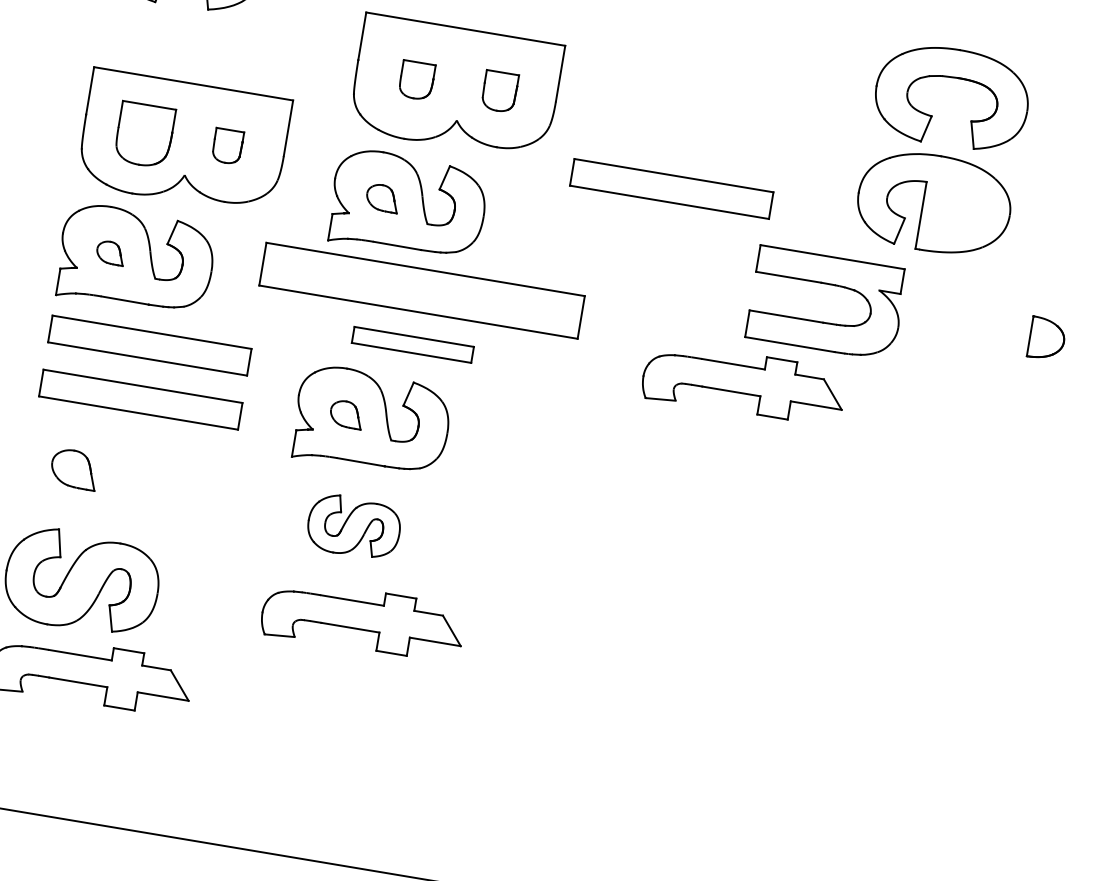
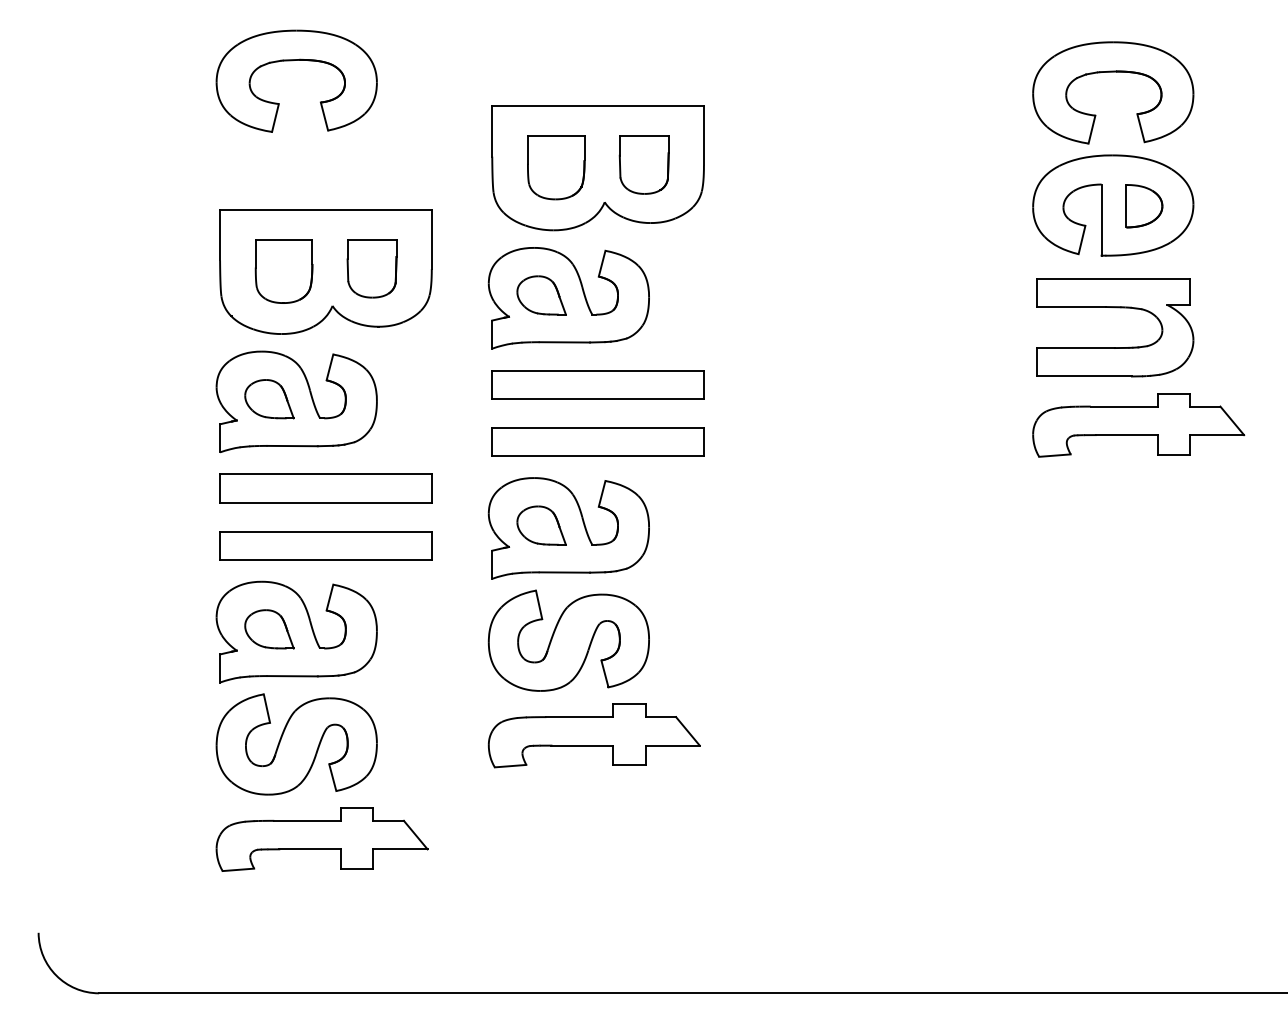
part: (417, 80) -> (556, 167), size x1.67
part: (499, 91) -> (643, 164), size x1.43
part: (227, 146) -> (371, 268), size x1.67
part: (671, 188) -> (838, 235), removed
part: (382, 198) -> (541, 295), size x1.43
part: (110, 253) -> (269, 399), size x1.67
part: (830, 285) -> (1115, 308), moved
part: (421, 290) -> (597, 384), size x0.62
part: (1047, 339) -> (1144, 206), moved
part: (412, 344) -> (597, 441), size x1.67
part: (743, 384) -> (1138, 425), moved
part: (346, 414) -> (541, 525), size x1.43
part: (99, 475) -> (296, 631), added
part: (353, 526) -> (568, 640), size x1.67

